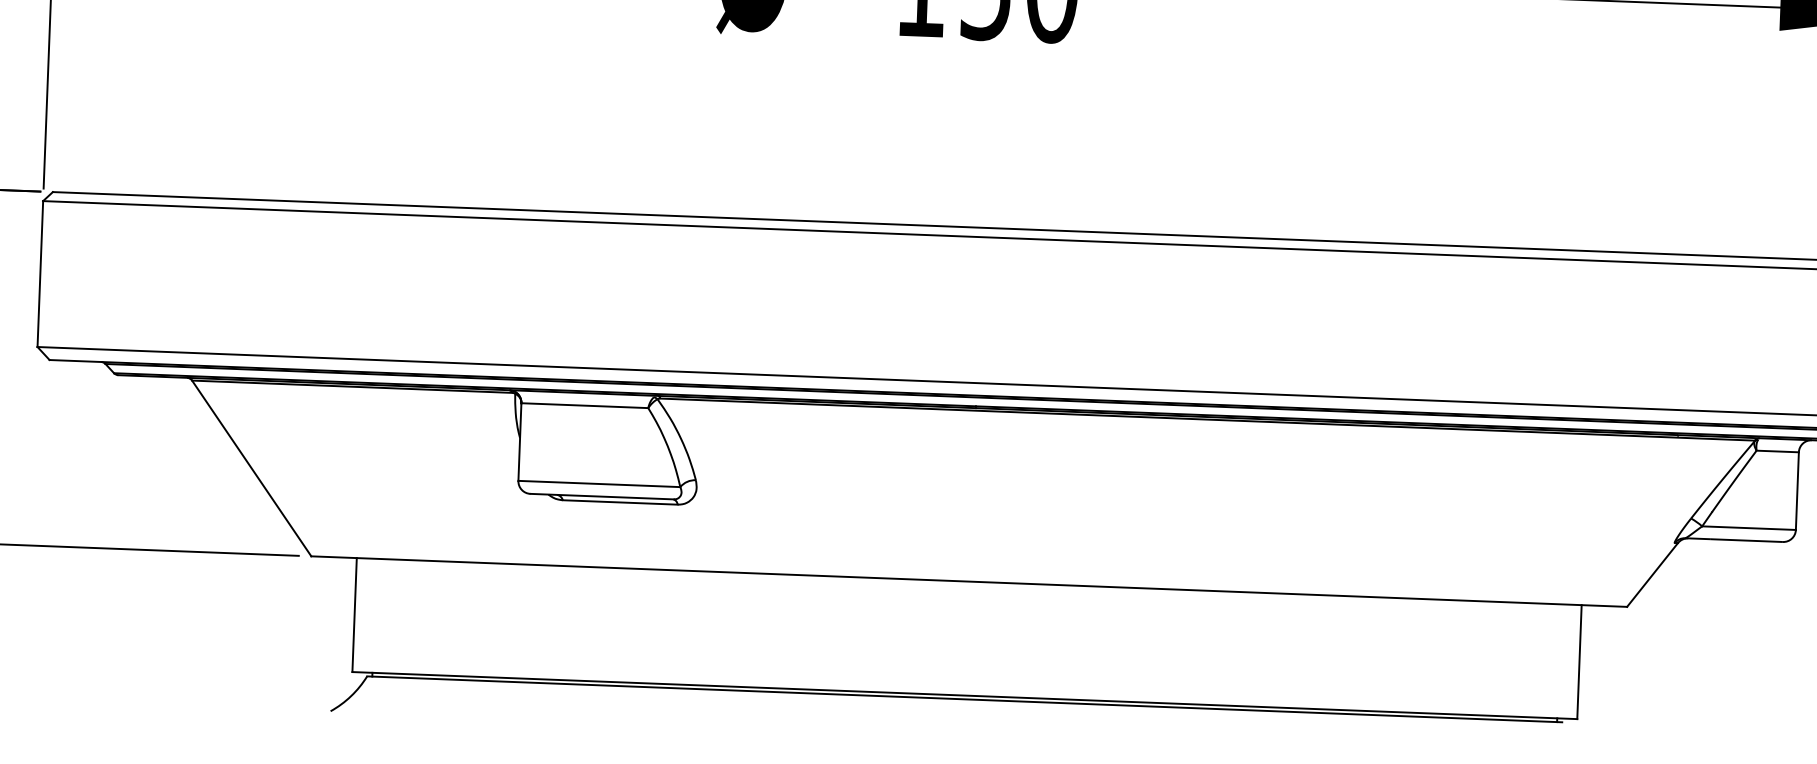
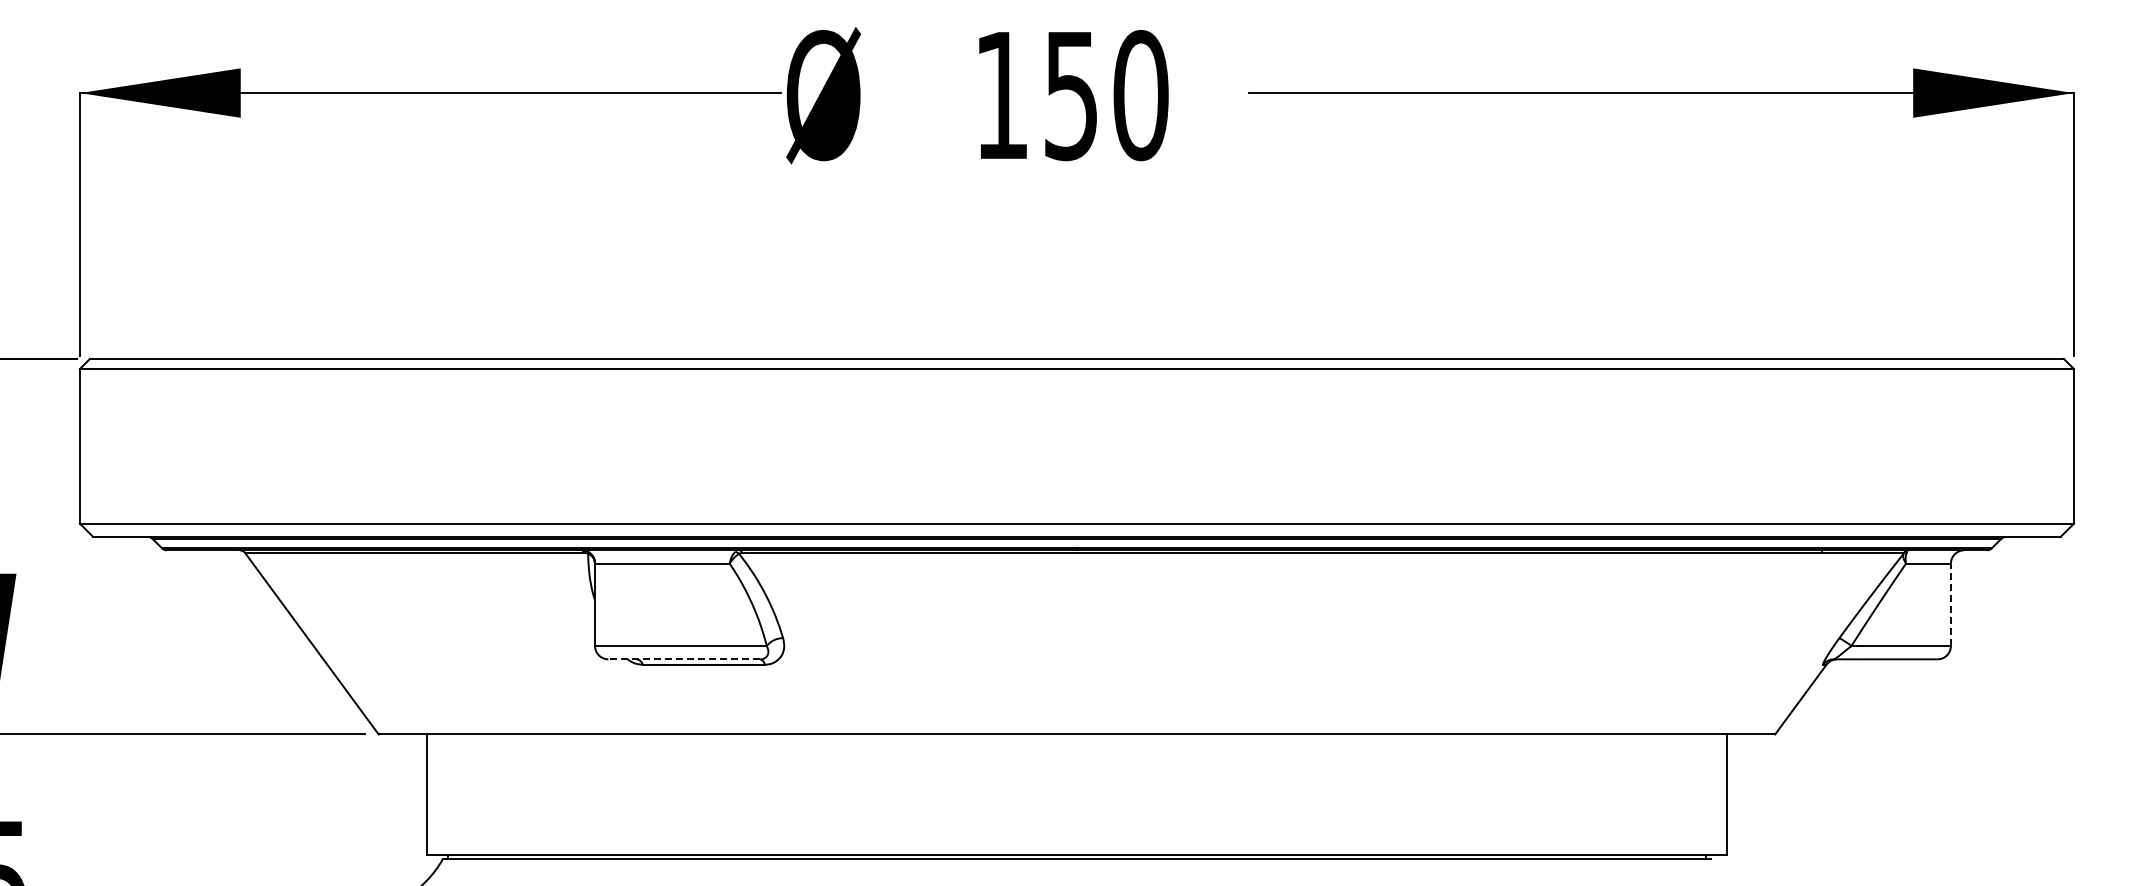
line: (1797, 490) -> (1950, 604), solid -> dashed
line: (602, 496) -> (684, 659), solid -> dashed

